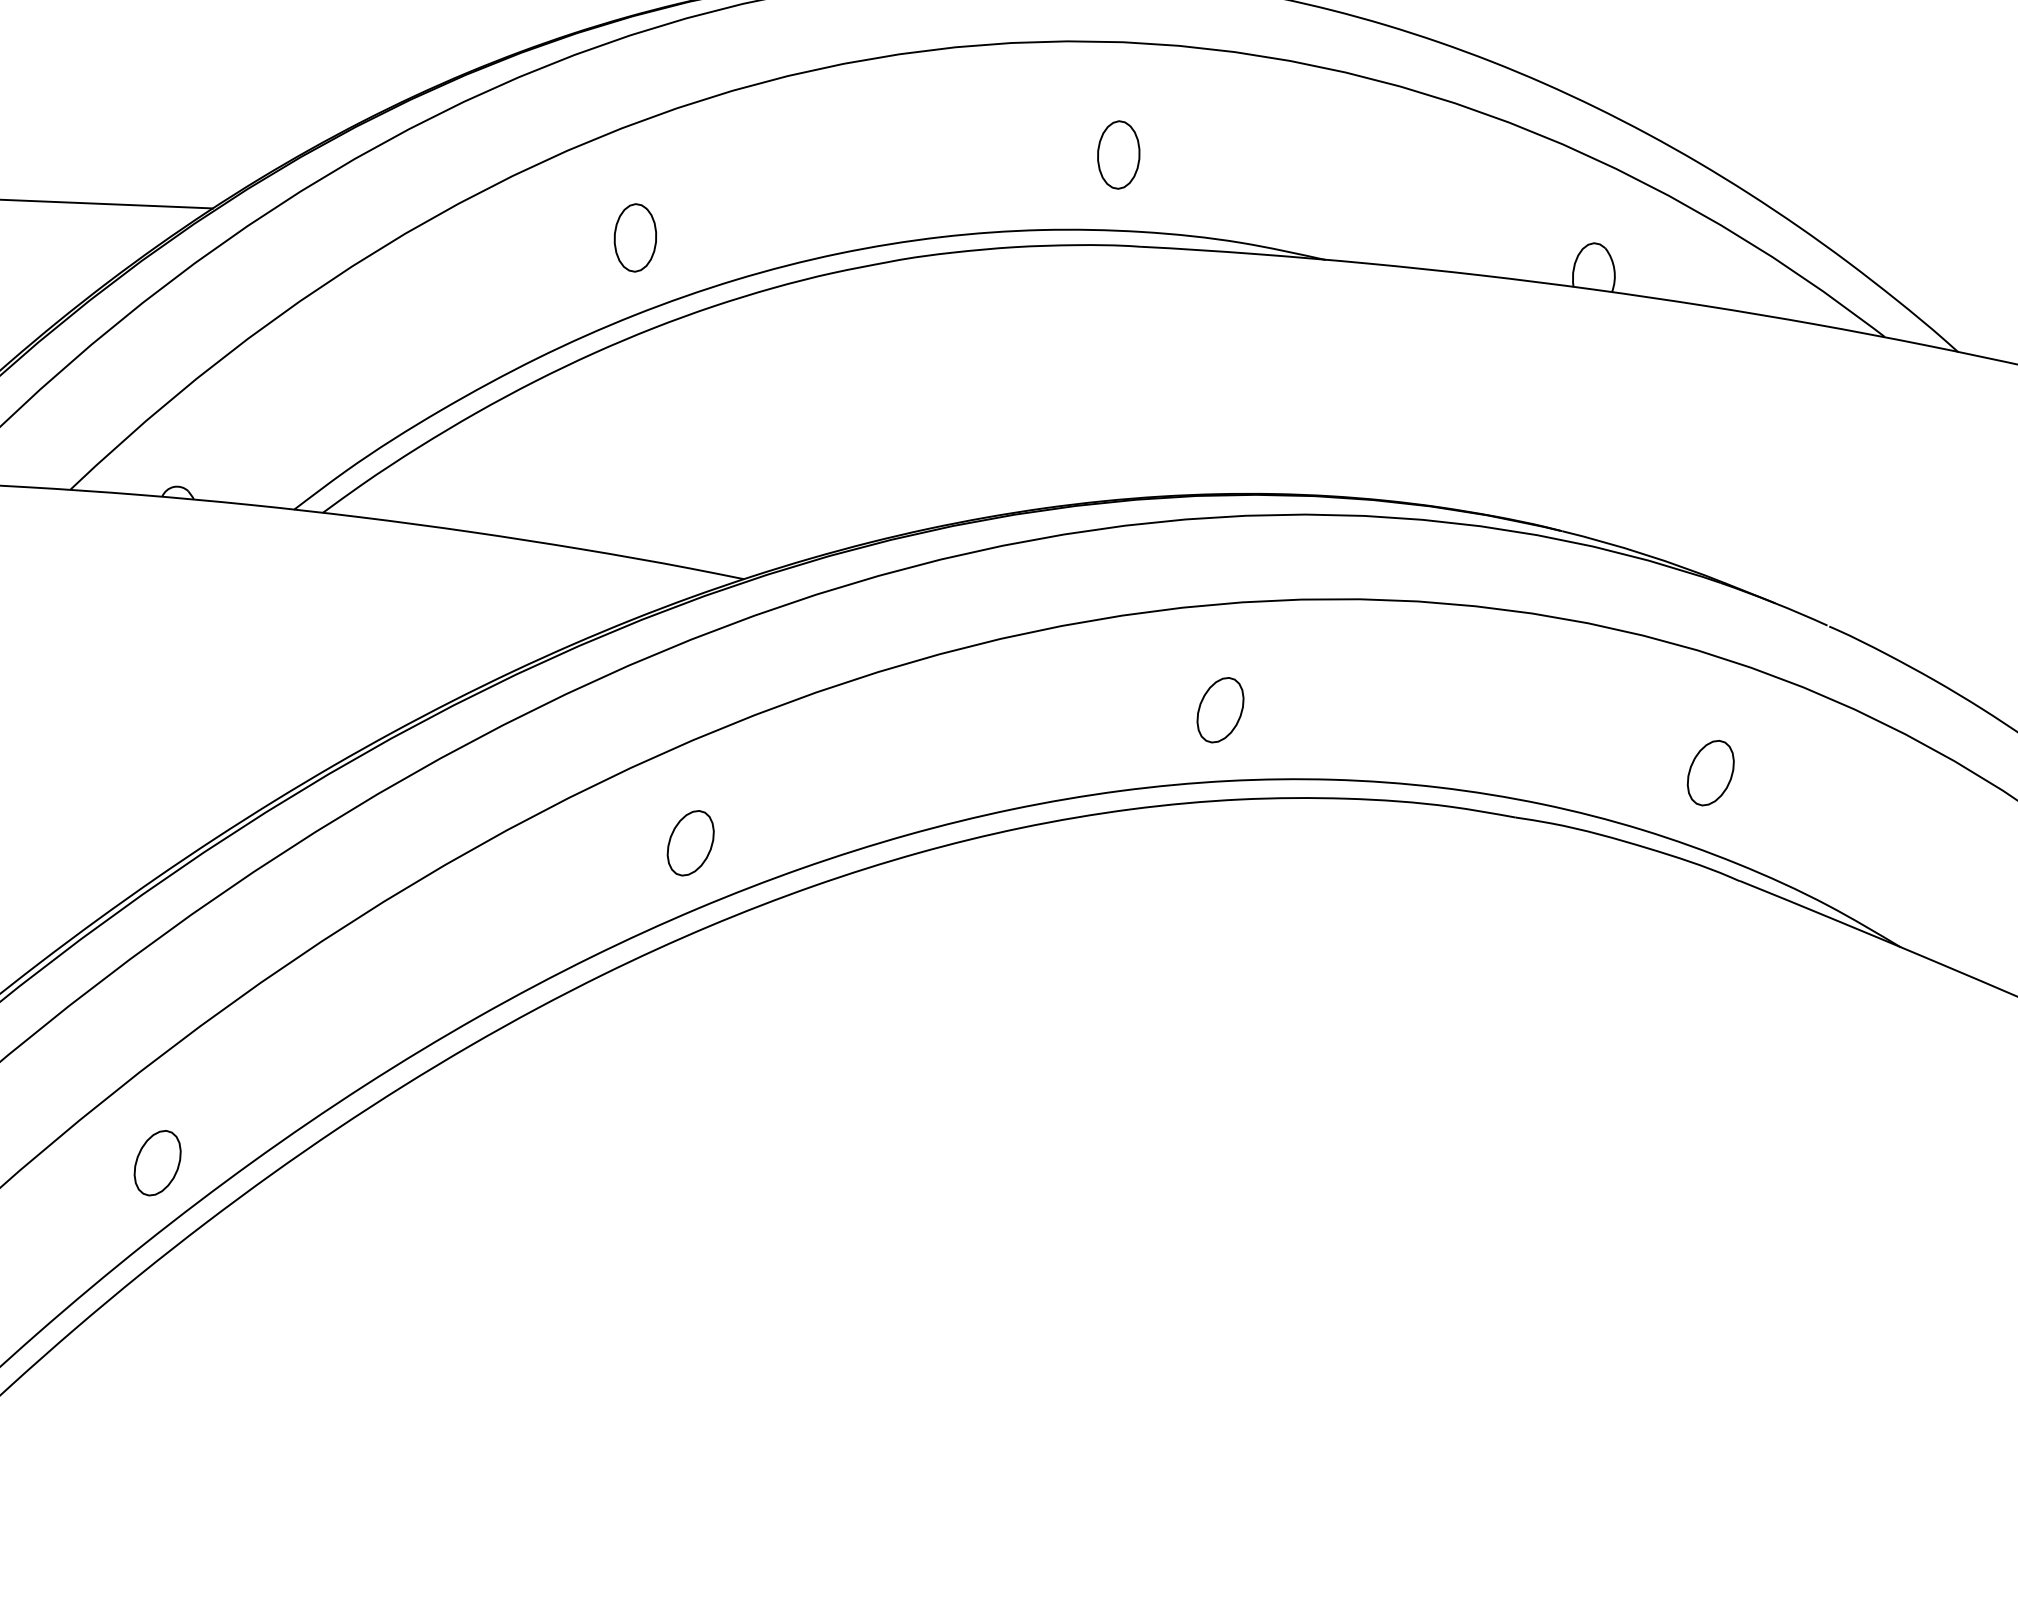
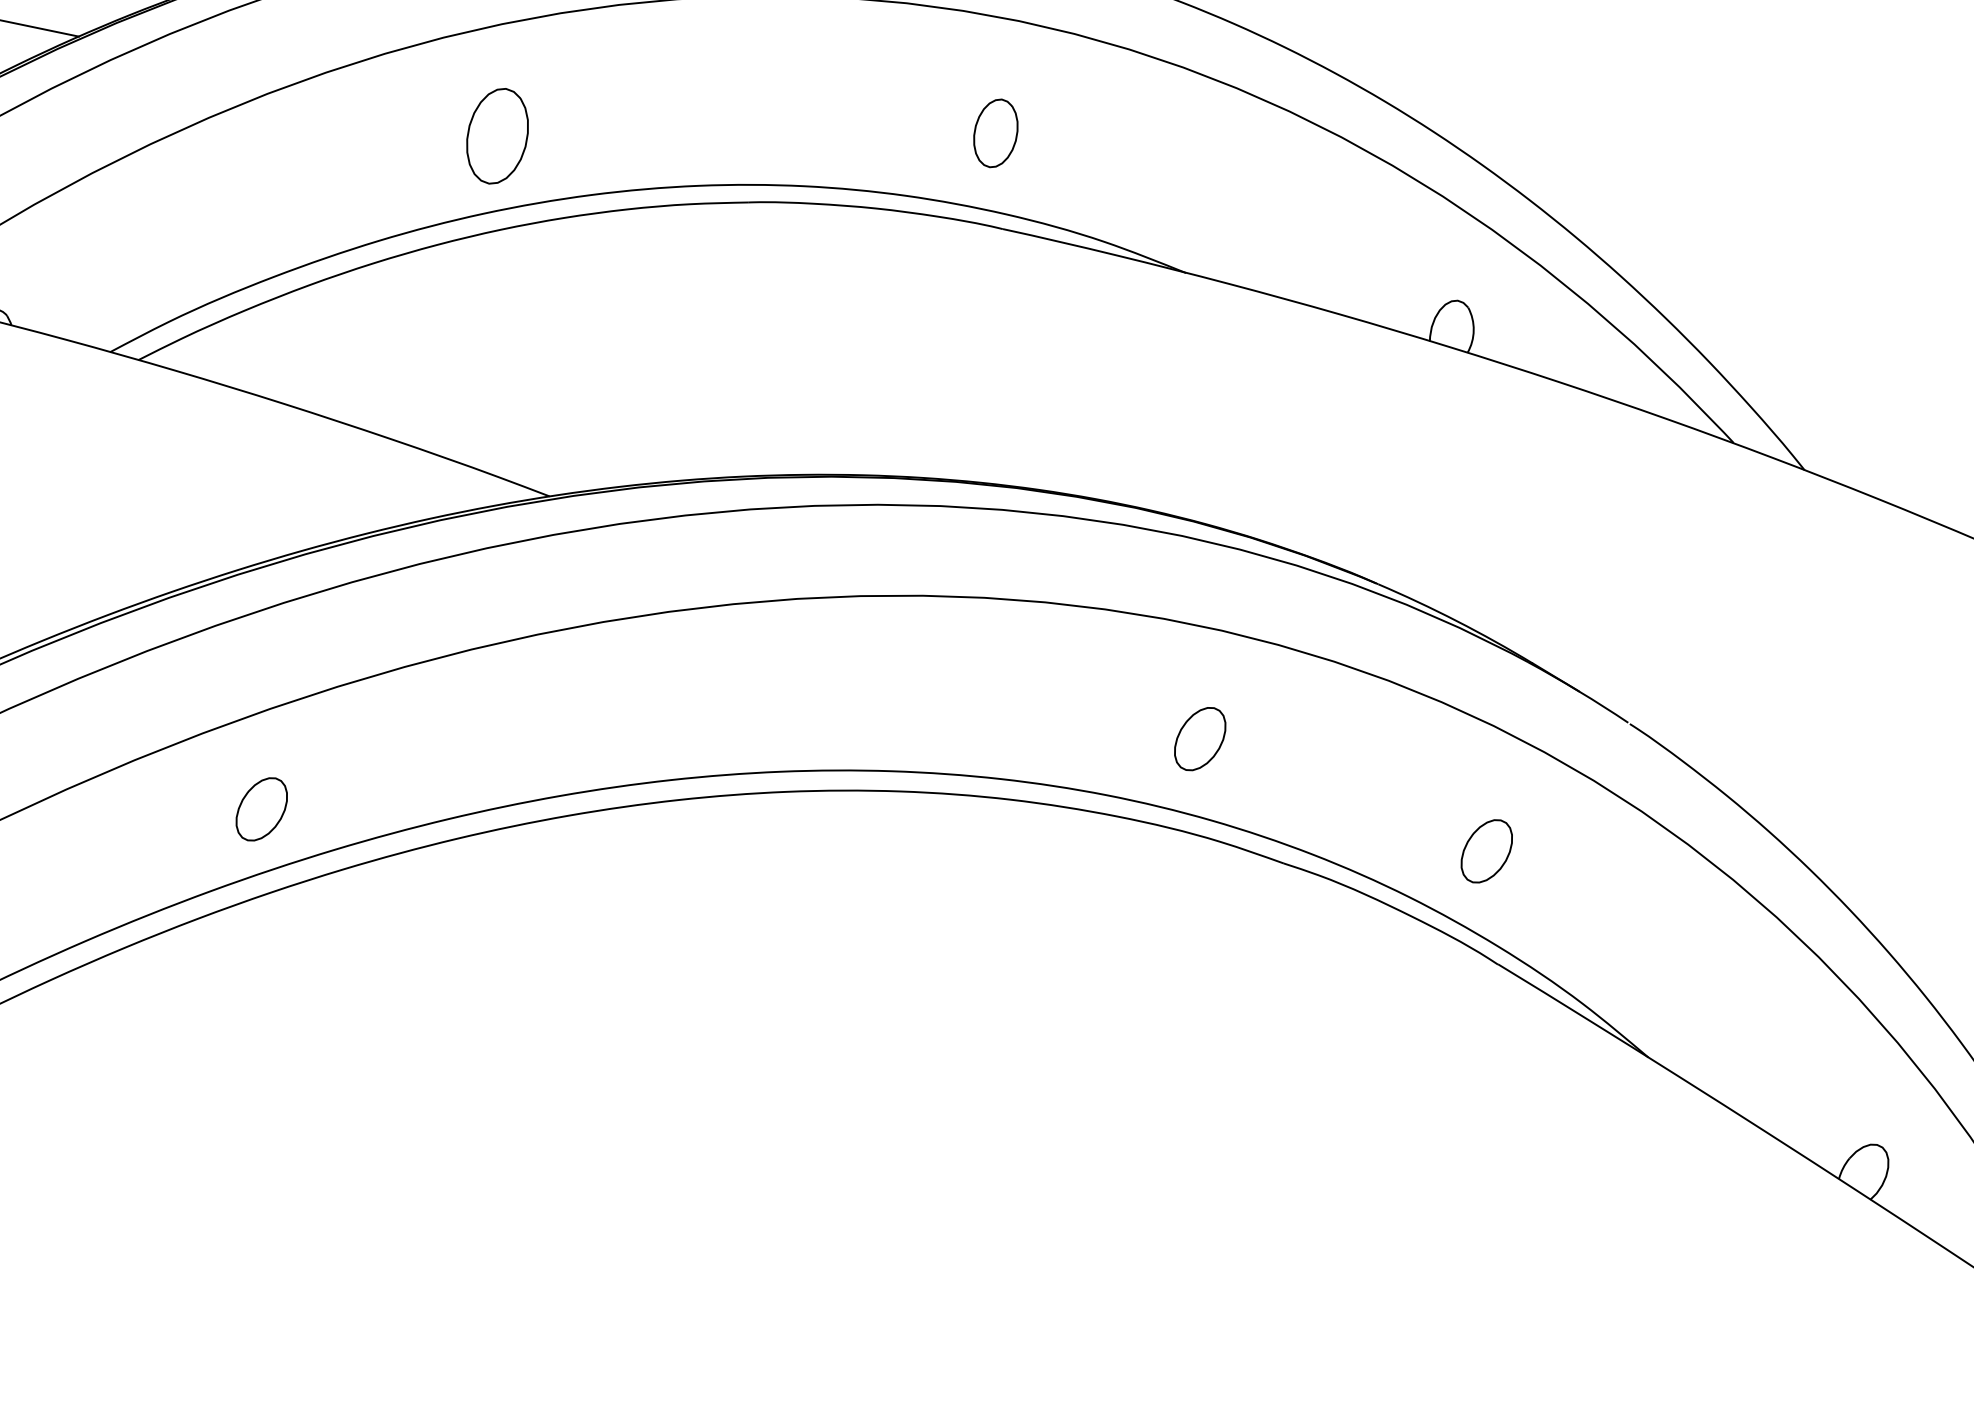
part: (635, 237) -> (497, 135), size x1.4
part: (1220, 710) -> (1200, 739), moved
part: (690, 843) -> (261, 809), moved

